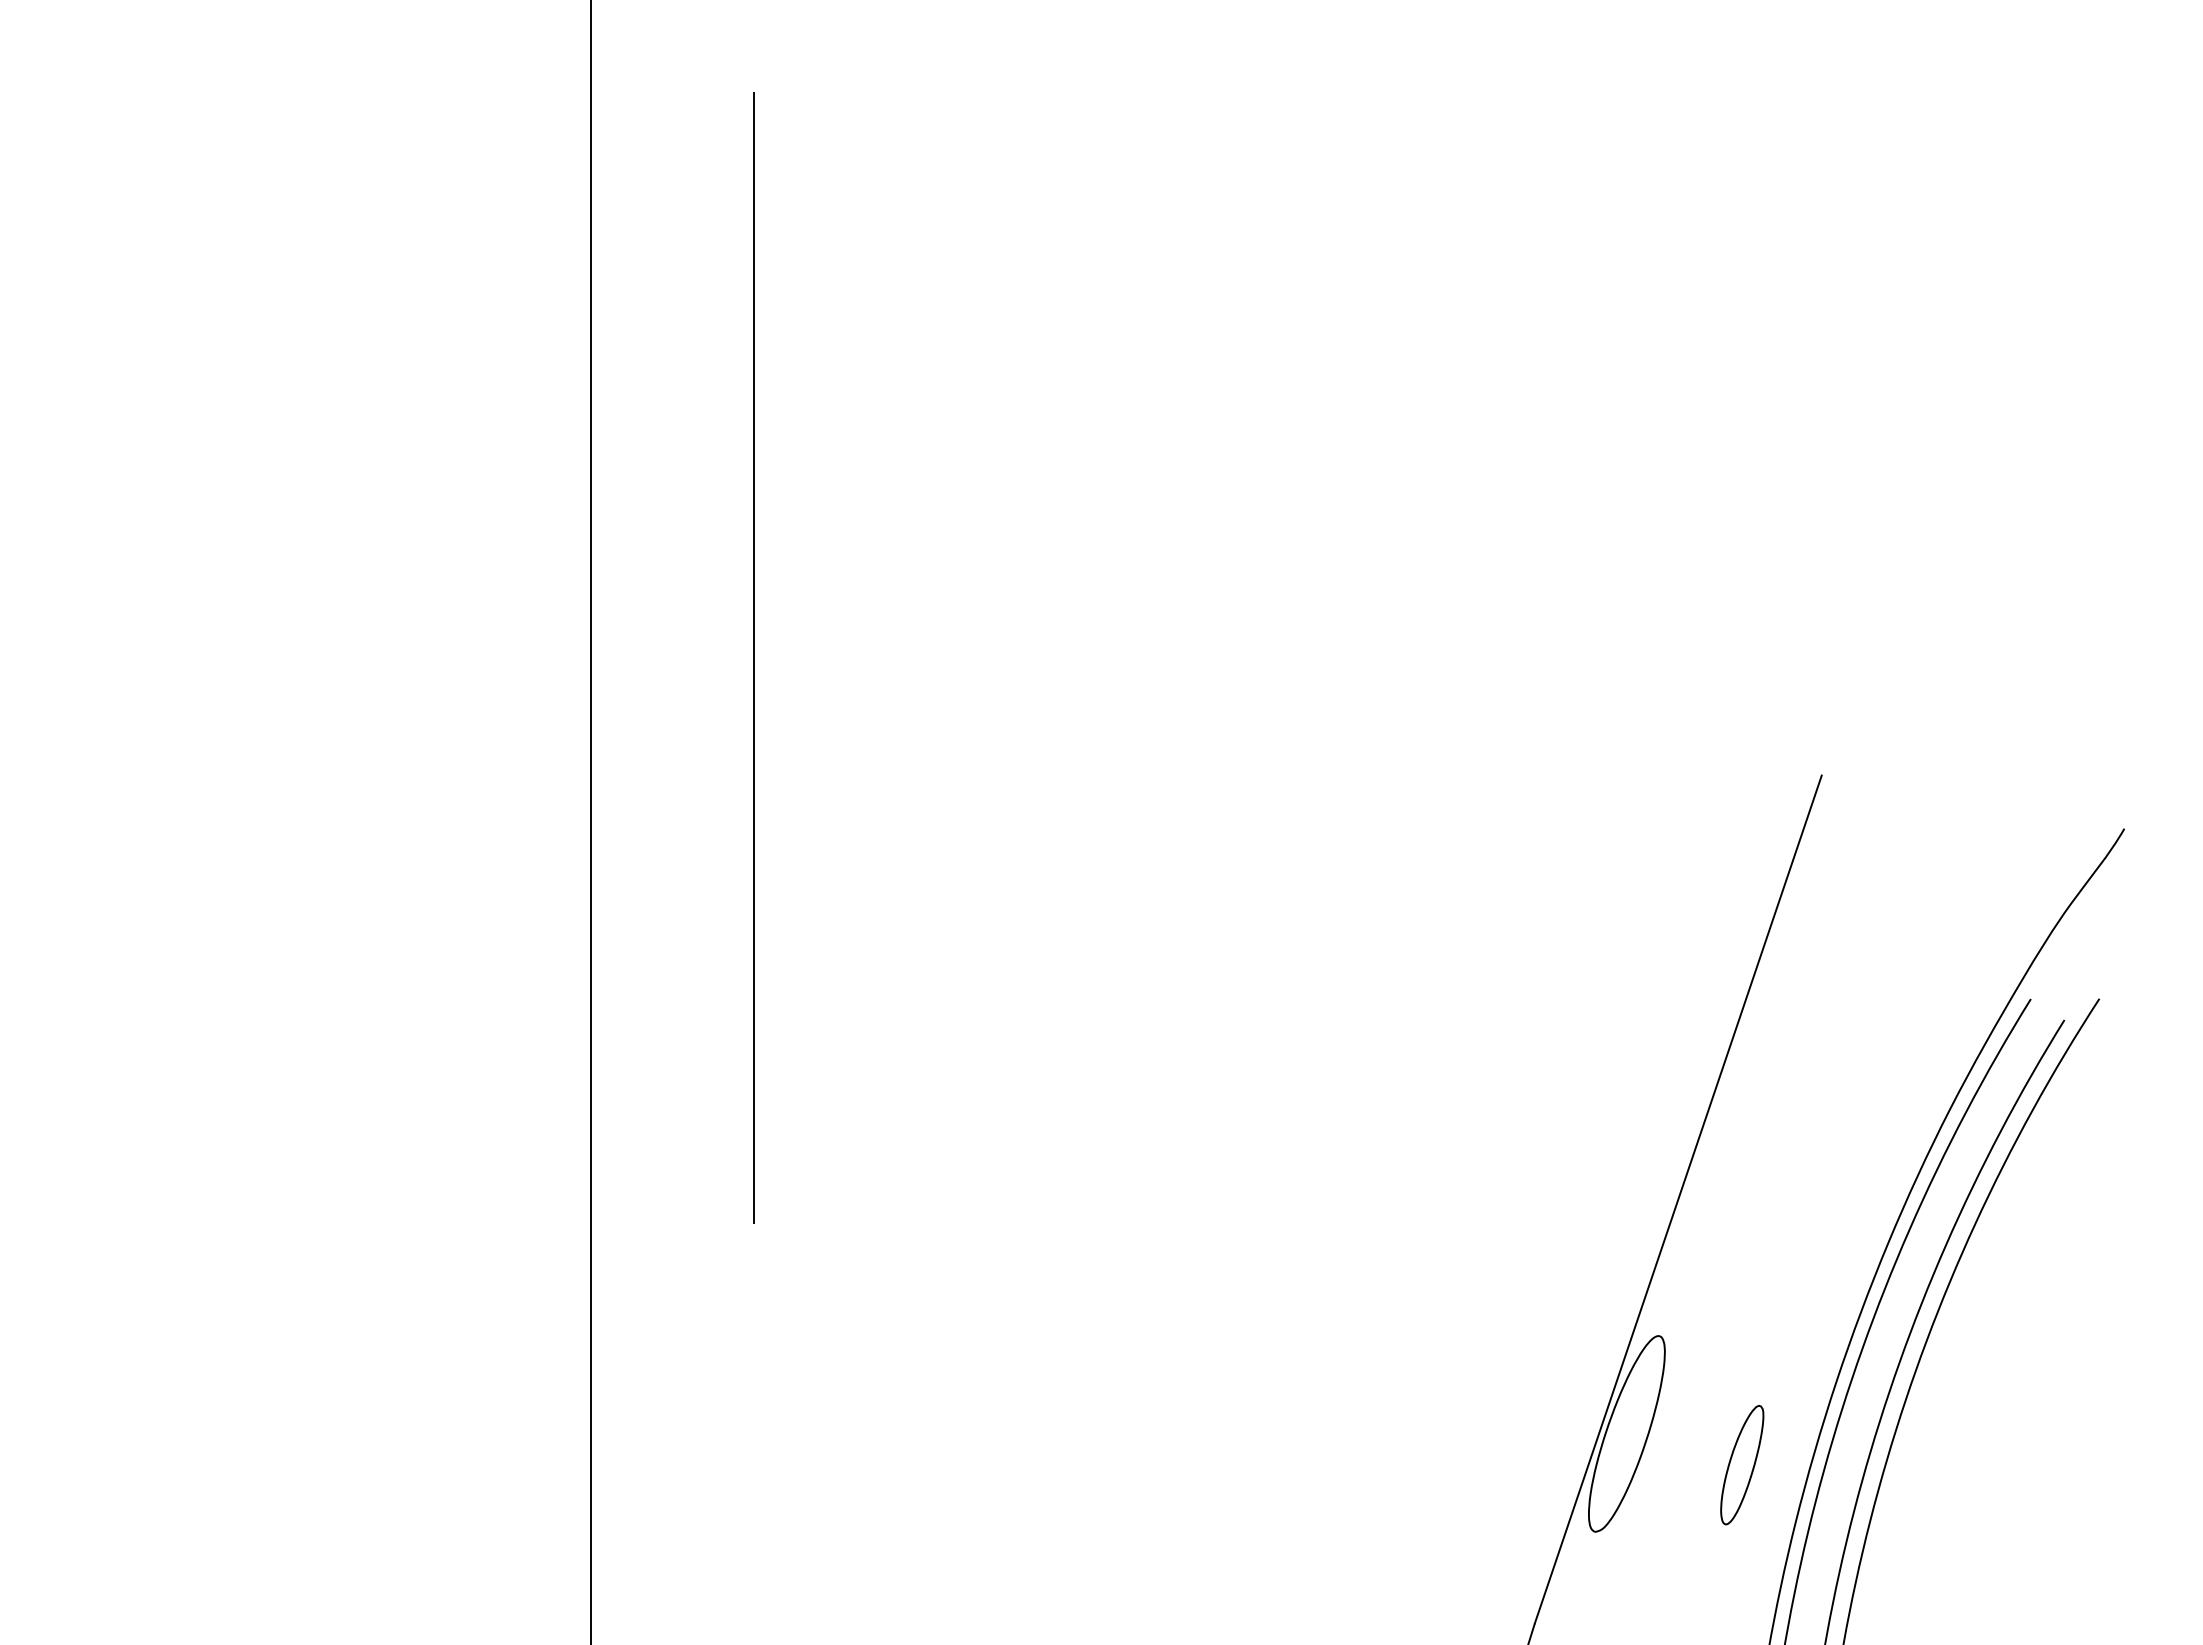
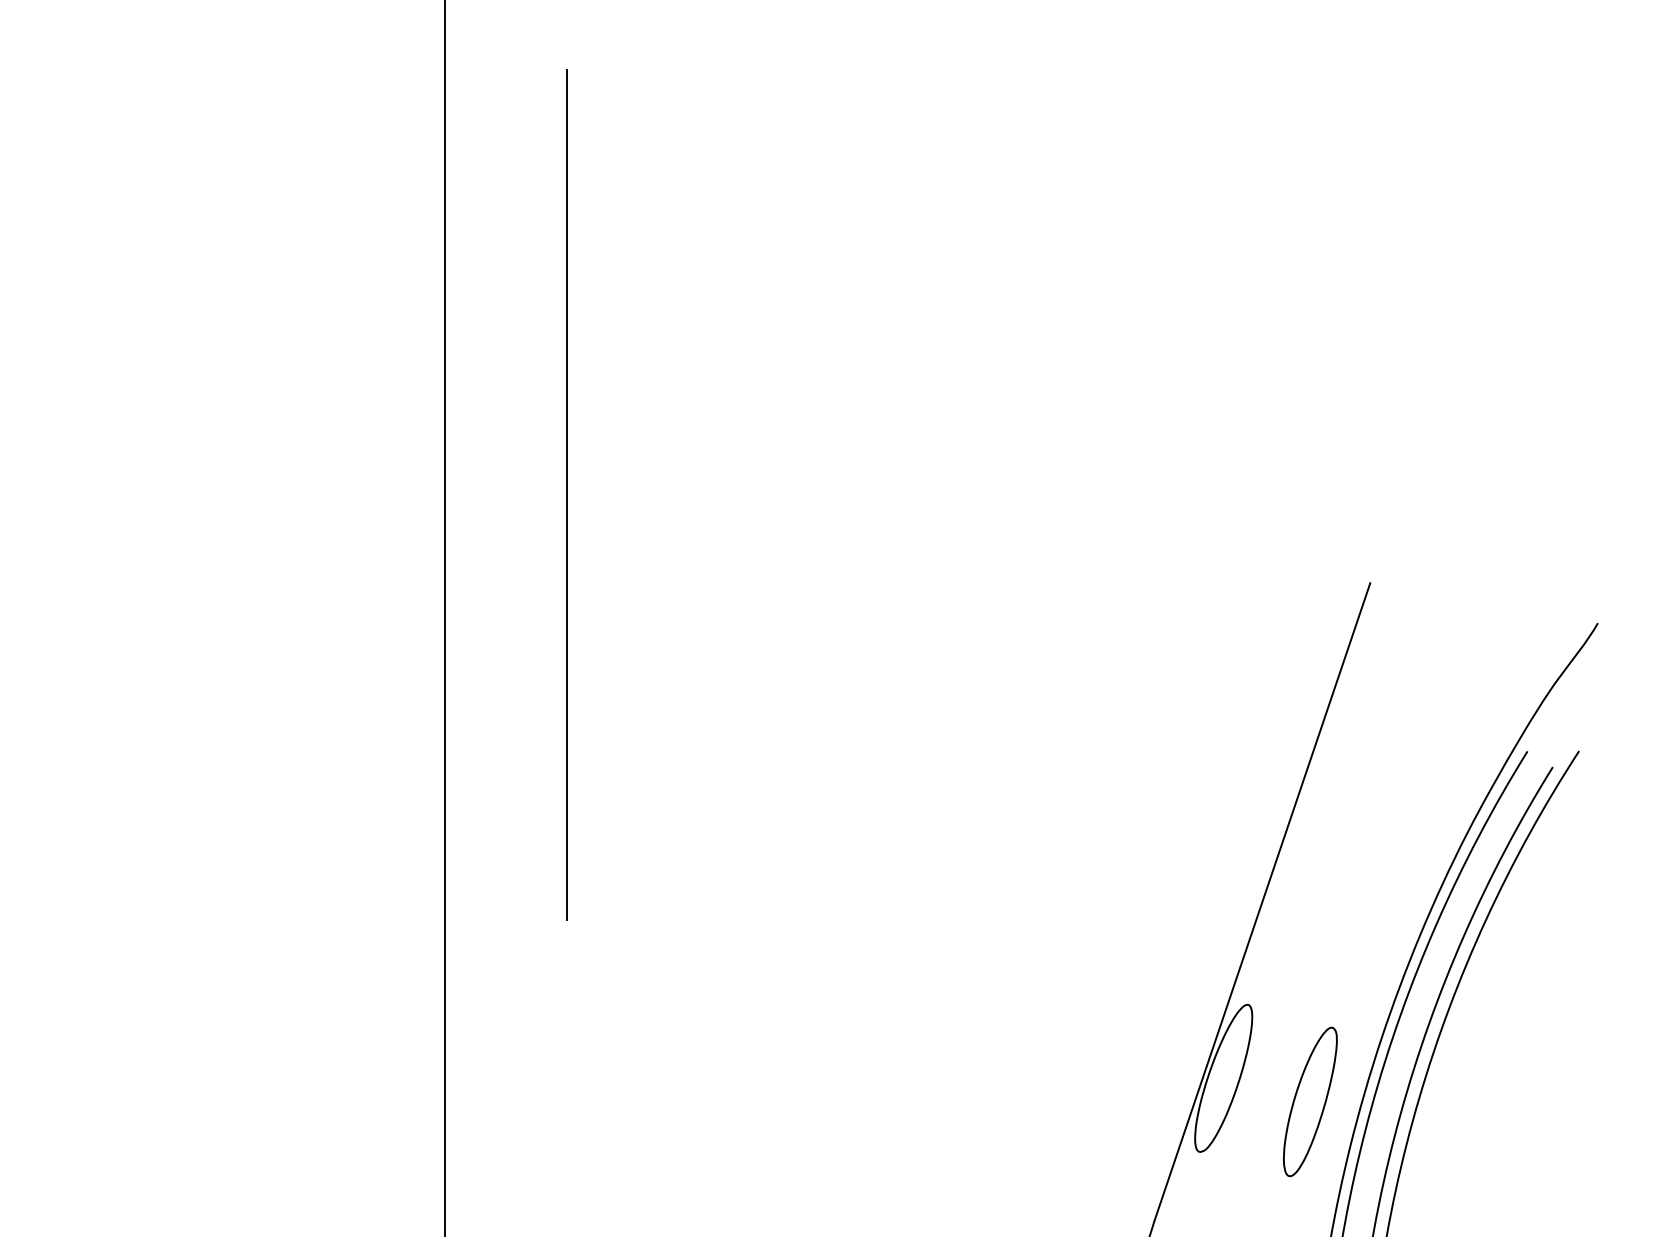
part: (1742, 1464) -> (1310, 1101), size x1.67

